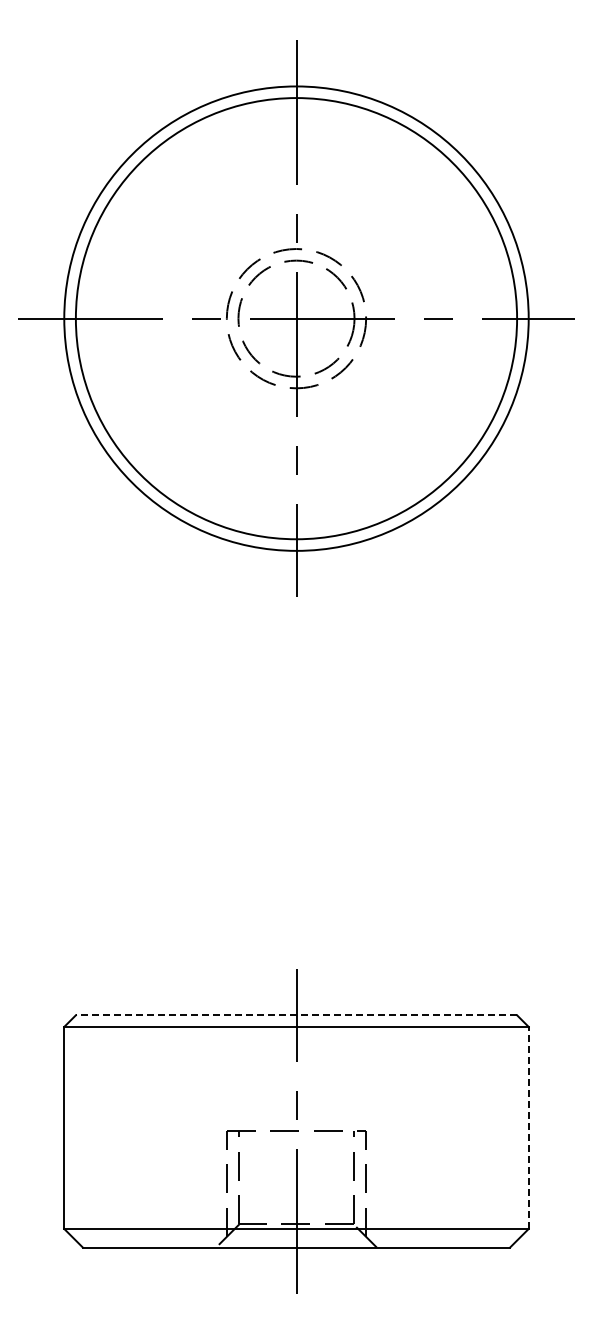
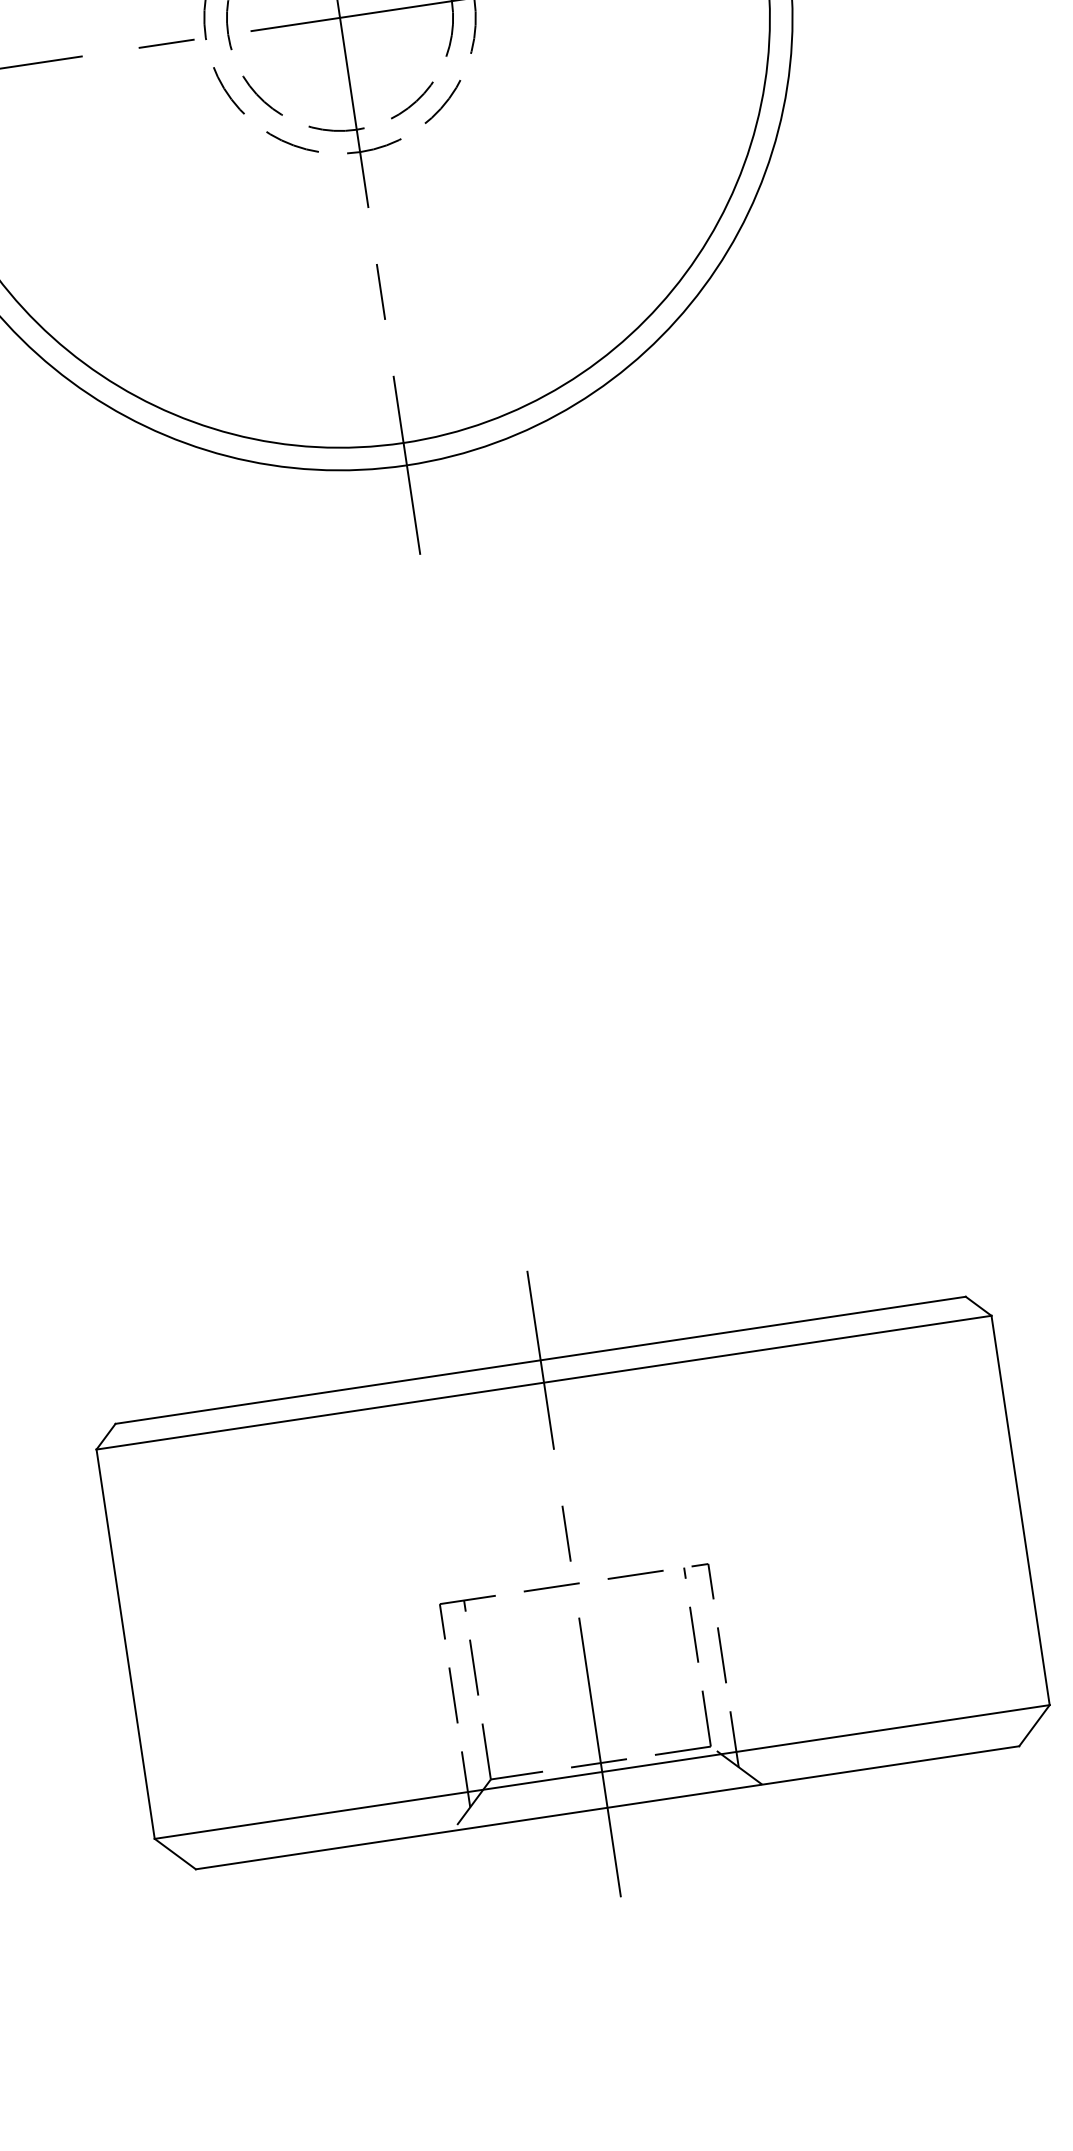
line: (296, 1015) -> (540, 1360), dashed -> solid
line: (528, 1127) -> (1020, 1509), dashed -> solid

